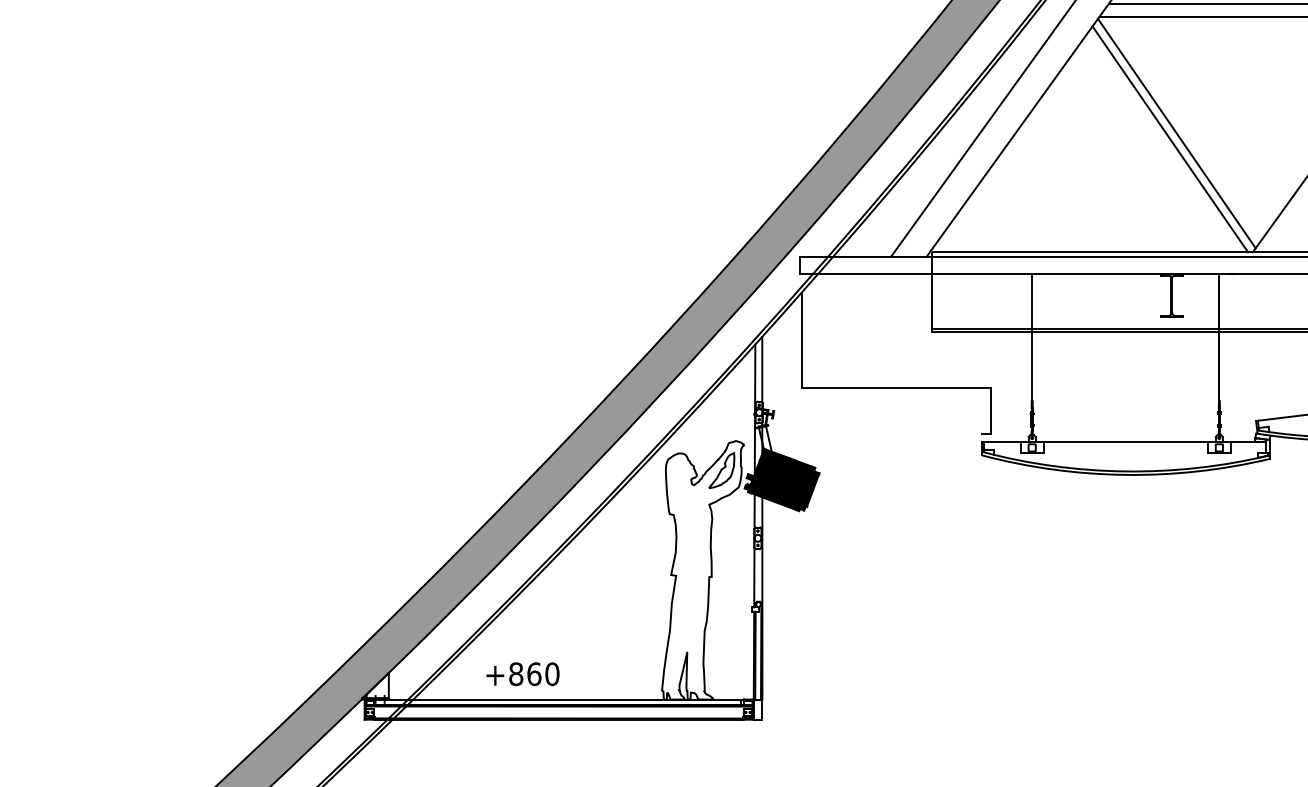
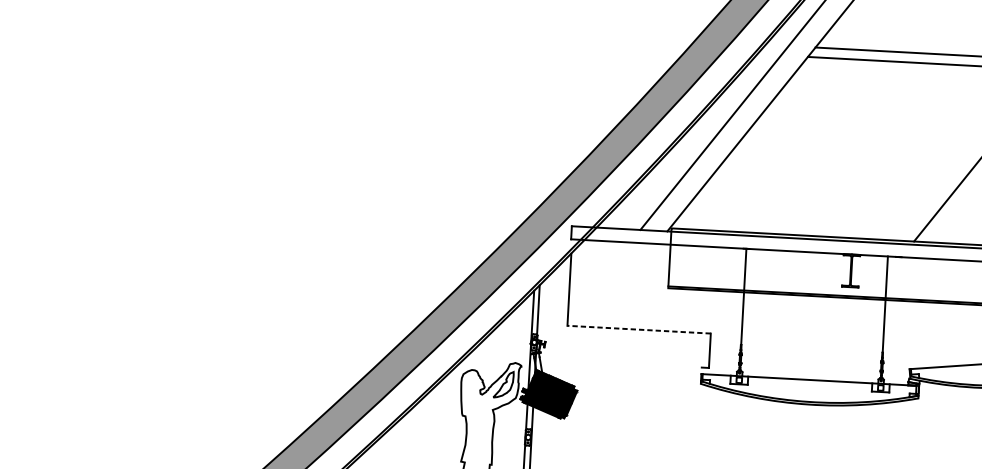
line: (1176, 133) -> (861, 148), removed
line: (1170, 139) -> (856, 152), removed
line: (896, 388) -> (639, 329), solid -> dashed

